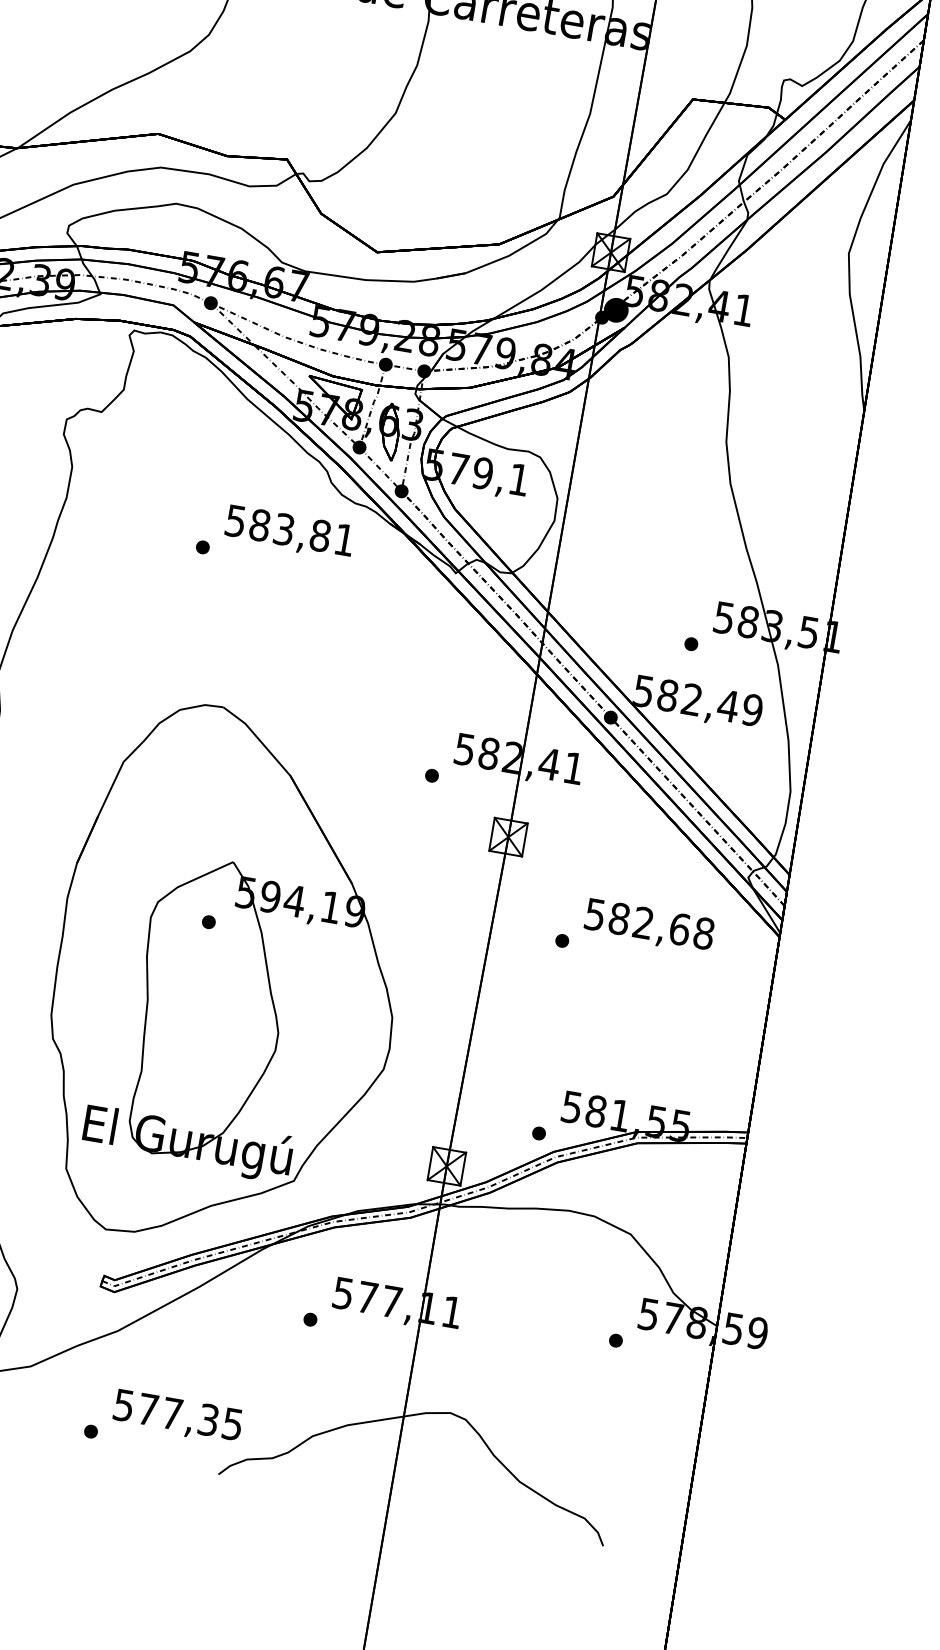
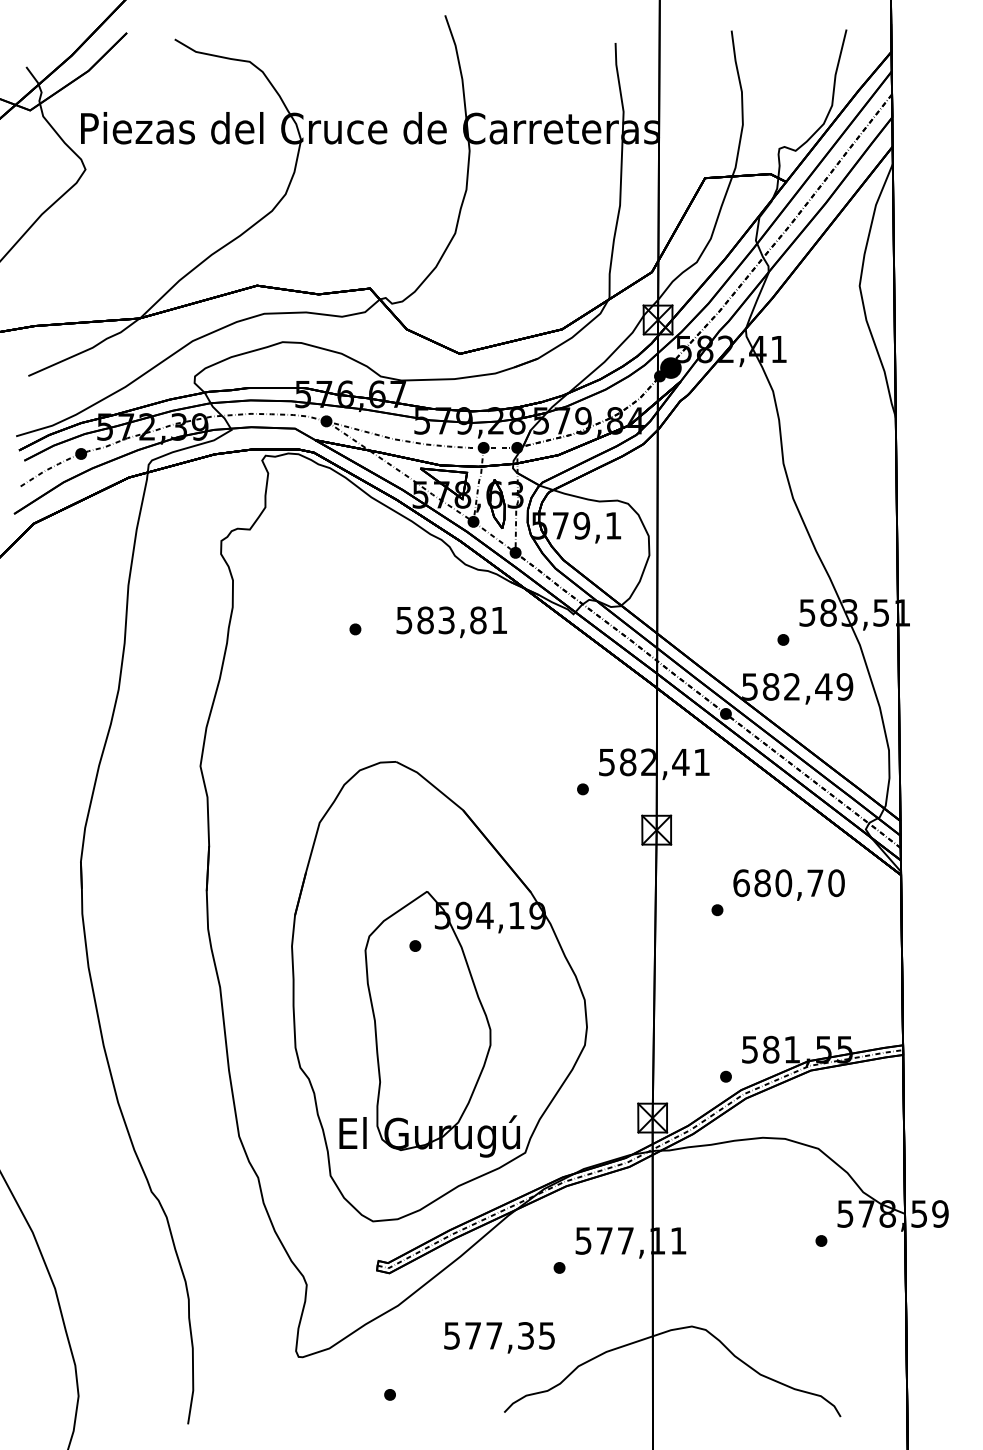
text: (289, 532) -> (451, 622), moved
text: (648, 924) -> (788, 883), 582,68 -> 680,70
text: (177, 1416) -> (499, 1337), moved

